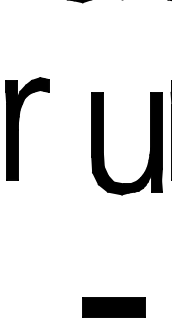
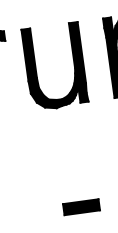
part: (103, 143) -> (36, 69), moved
part: (113, 306) -> (81, 206), size x0.71

